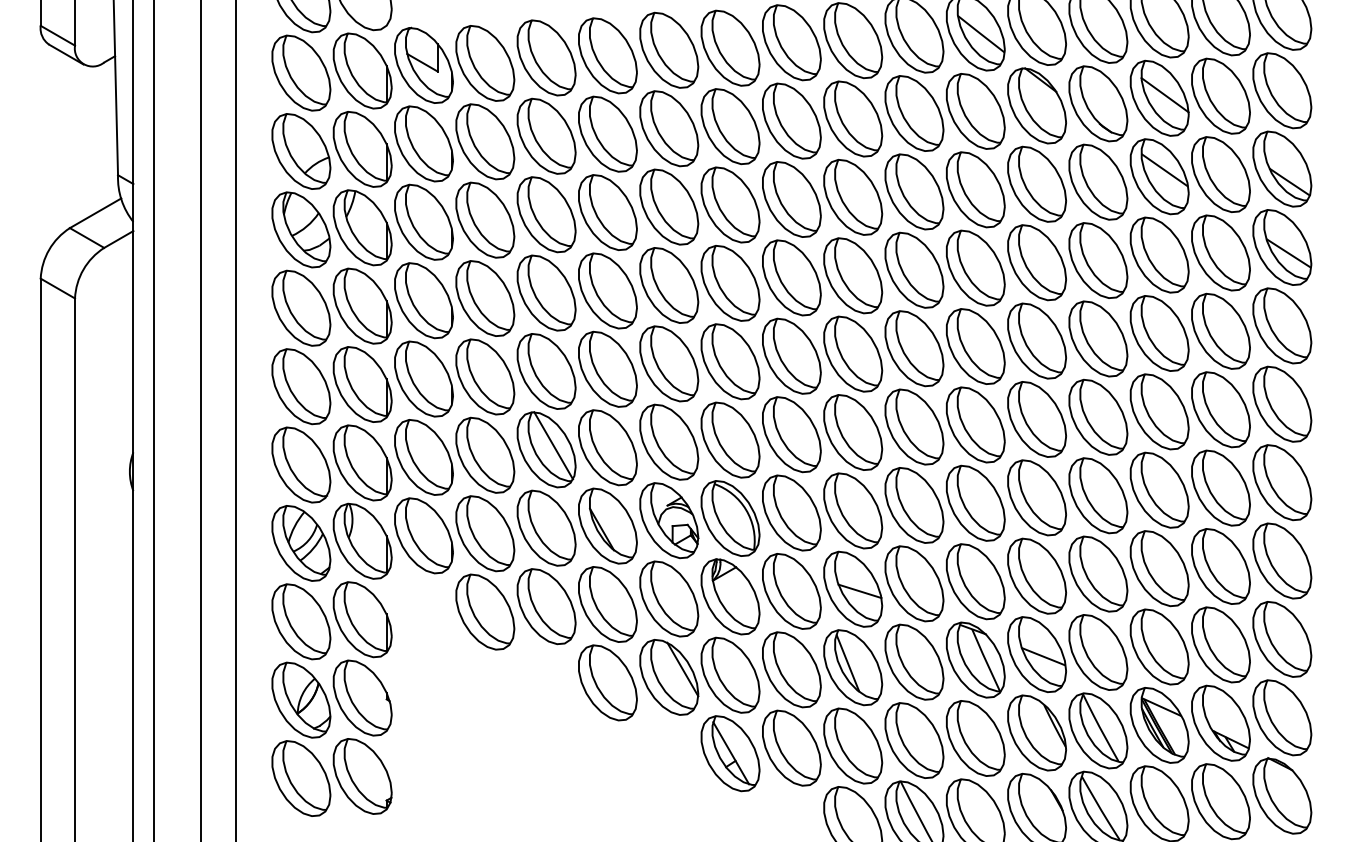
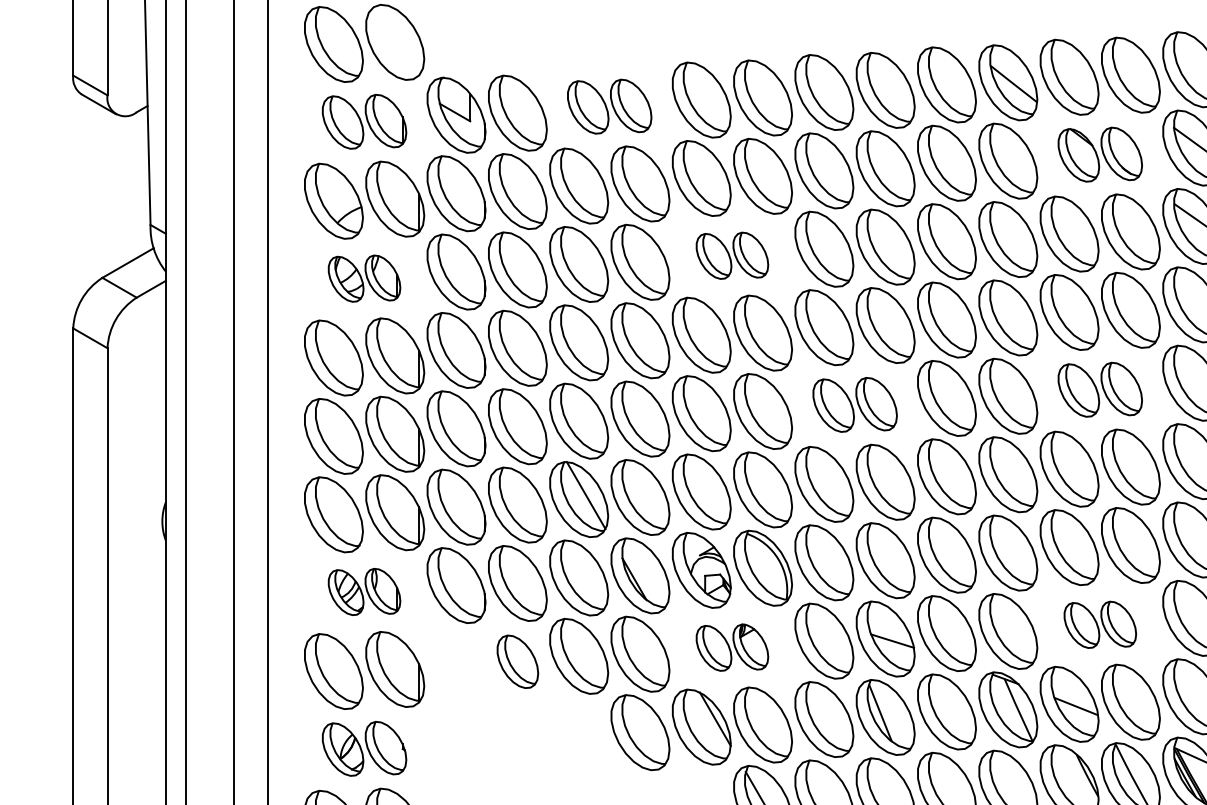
part: (576, 56) -> (609, 106), size x0.7
part: (331, 71) -> (364, 121), size x0.7
part: (1067, 104) -> (1100, 154), size x0.7
part: (699, 205) -> (732, 255), size x0.6
part: (331, 228) -> (364, 278), size x0.6
part: (1067, 339) -> (1100, 389), size x0.7
part: (822, 354) -> (855, 404), size x0.7
part: (331, 541) -> (364, 591), size x0.6
part: (1067, 574) -> (1100, 624), size x0.6
part: (699, 597) -> (732, 647), size x0.6
part: (485, 611) -> (518, 661), size x0.7
part: (331, 698) -> (364, 748), size x0.7

